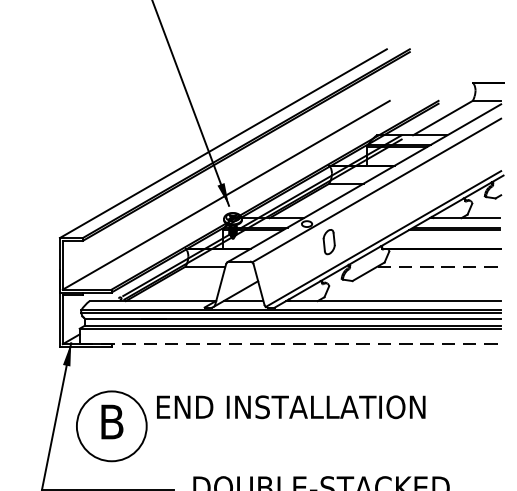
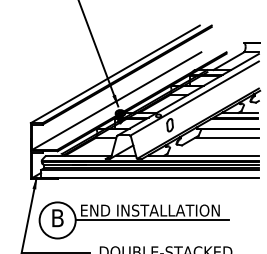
line: (438, 265) -> (226, 137), dashed -> solid
line: (291, 345) -> (150, 178), dashed -> solid
line: (295, 426) -> (152, 220), added

